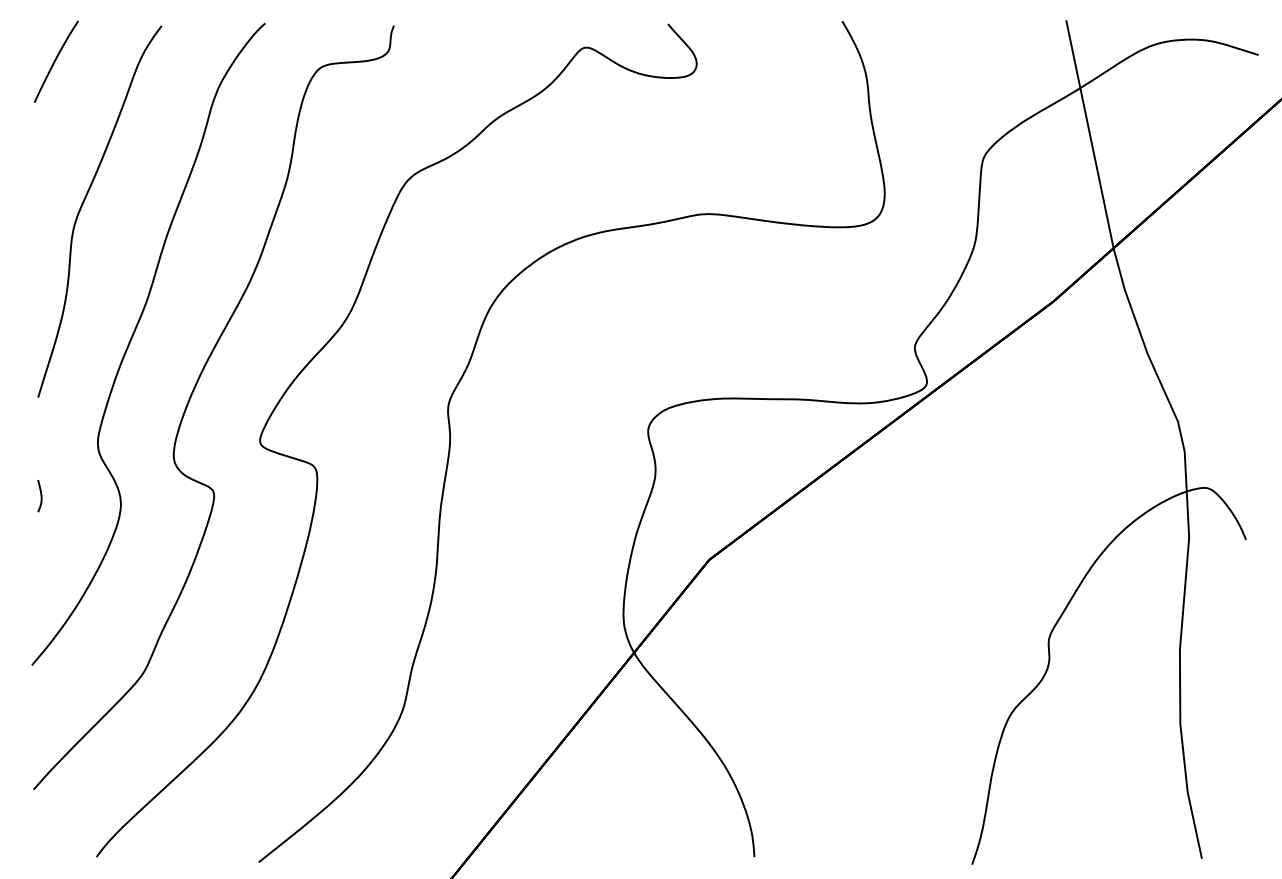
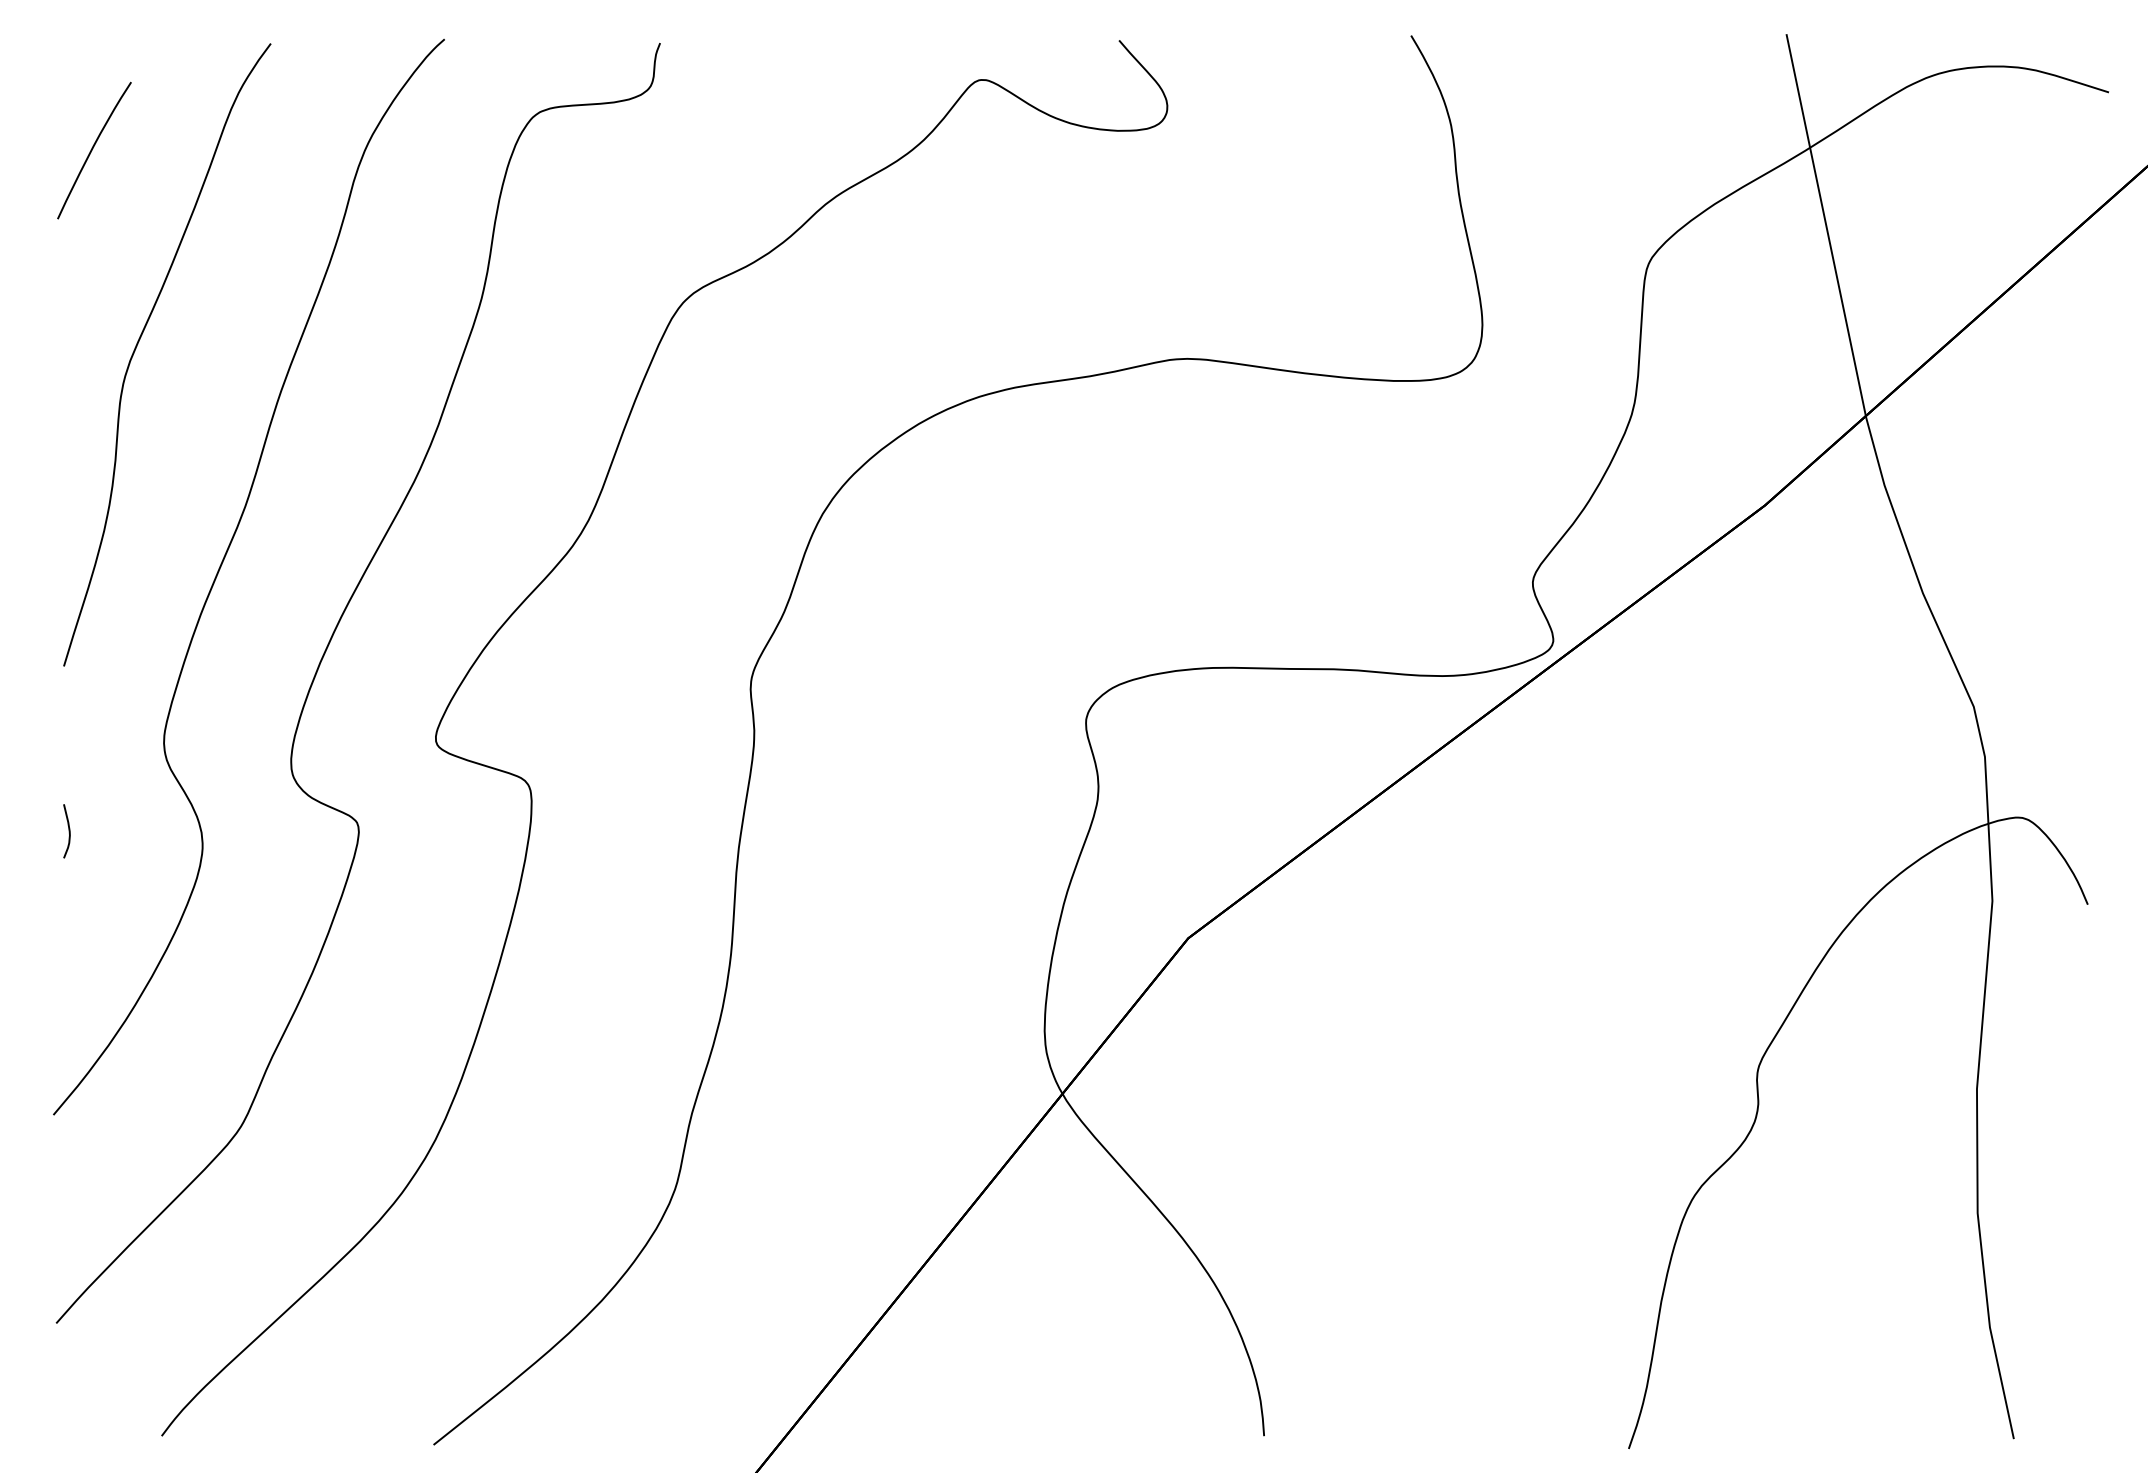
curve: (55, 61) -> (92, 150), moved

